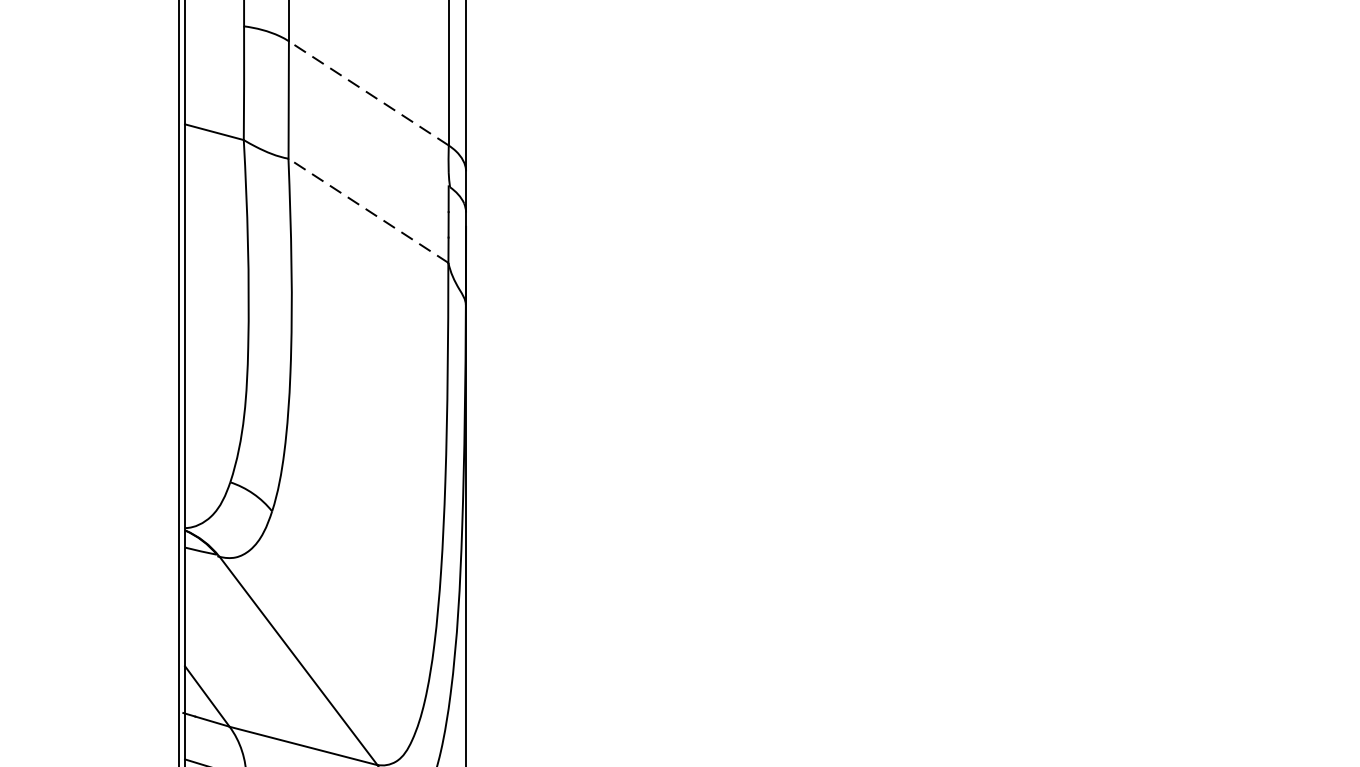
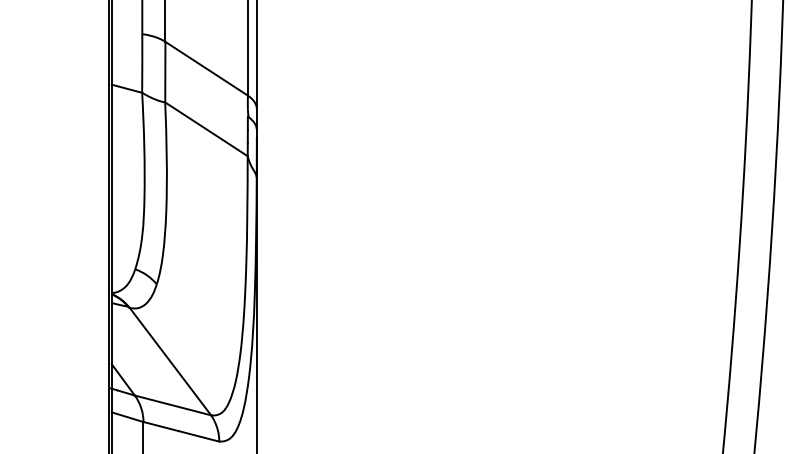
line: (368, 92) -> (206, 68), dashed -> solid
line: (368, 211) -> (206, 129), dashed -> solid

